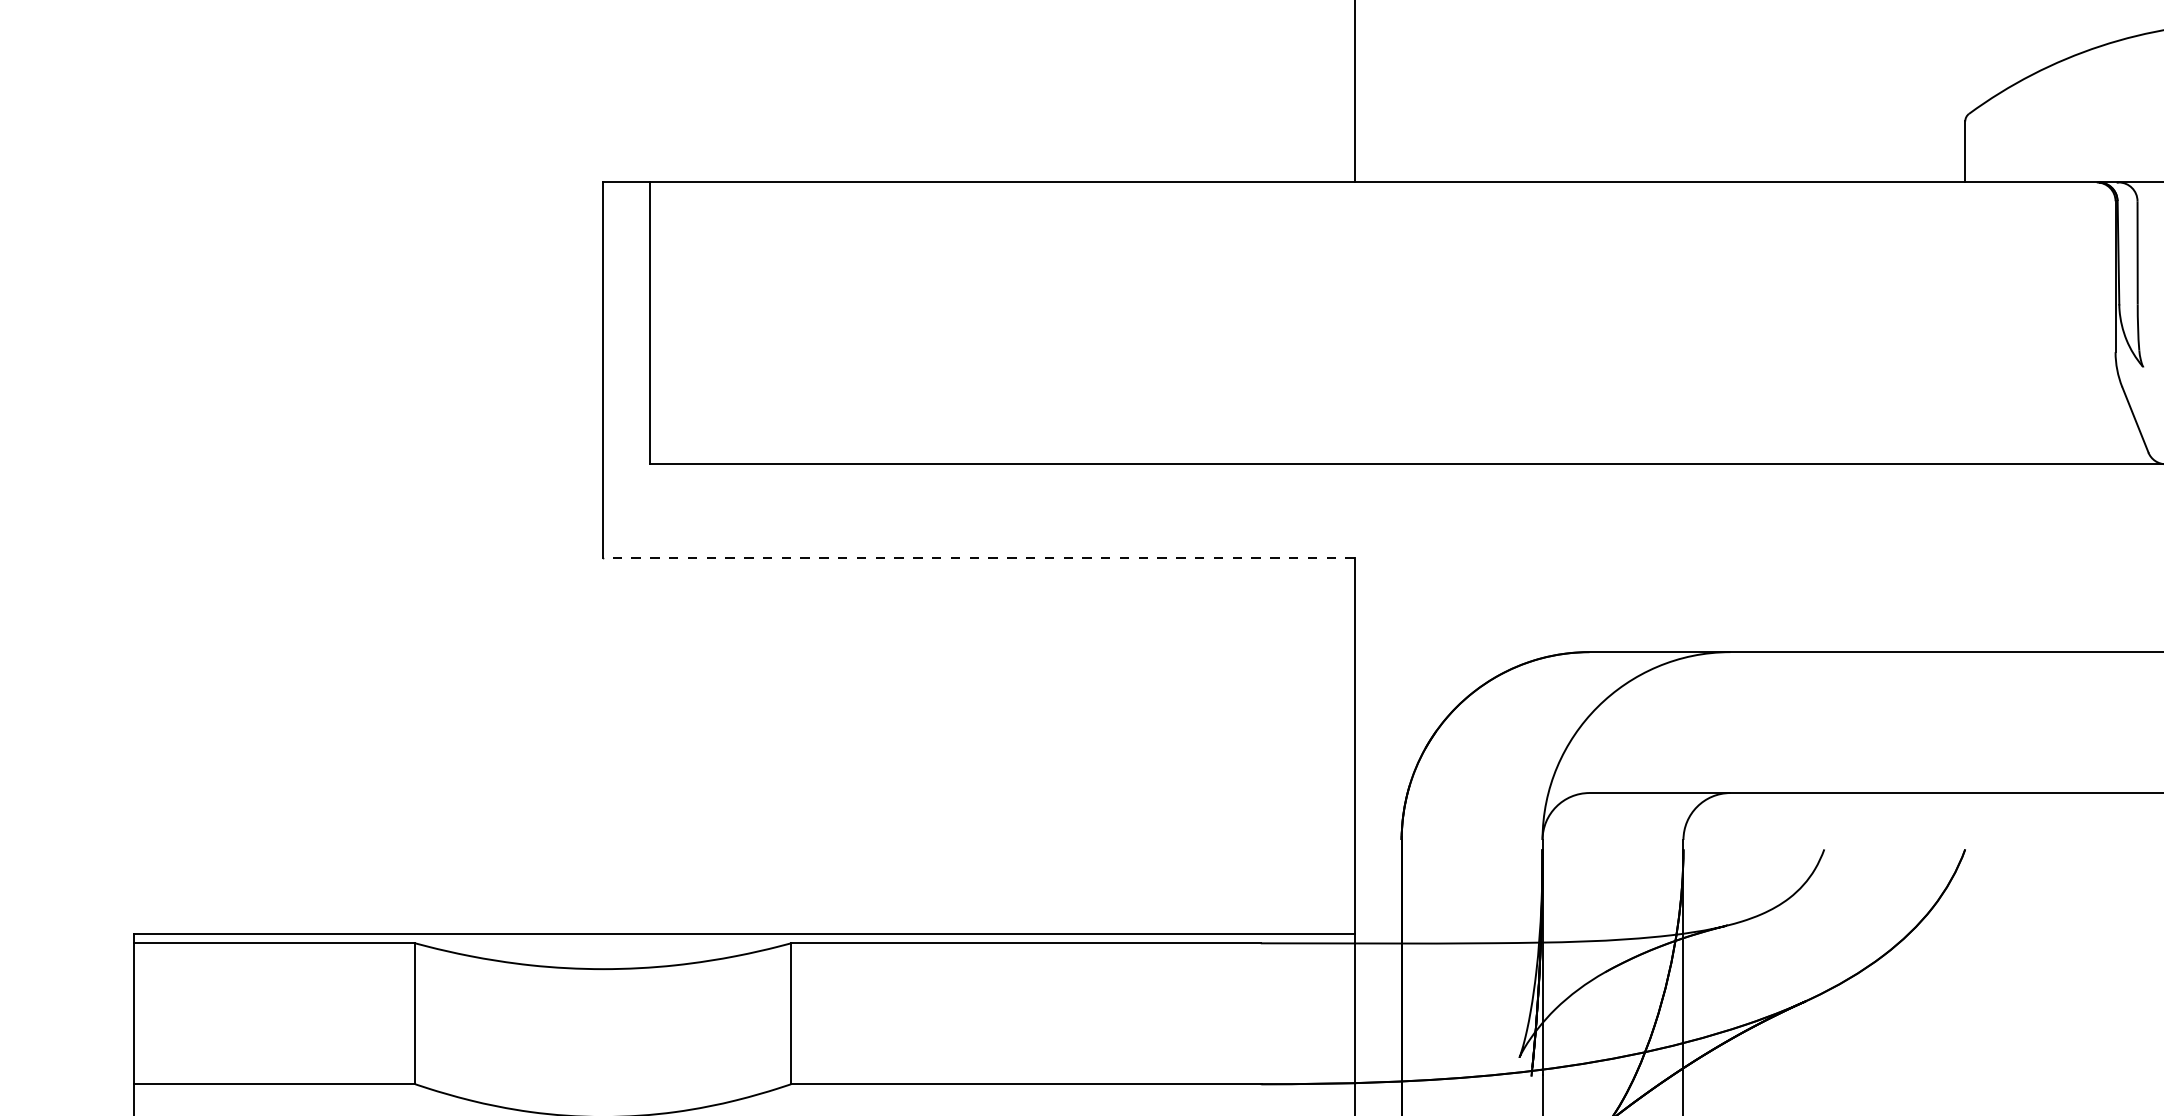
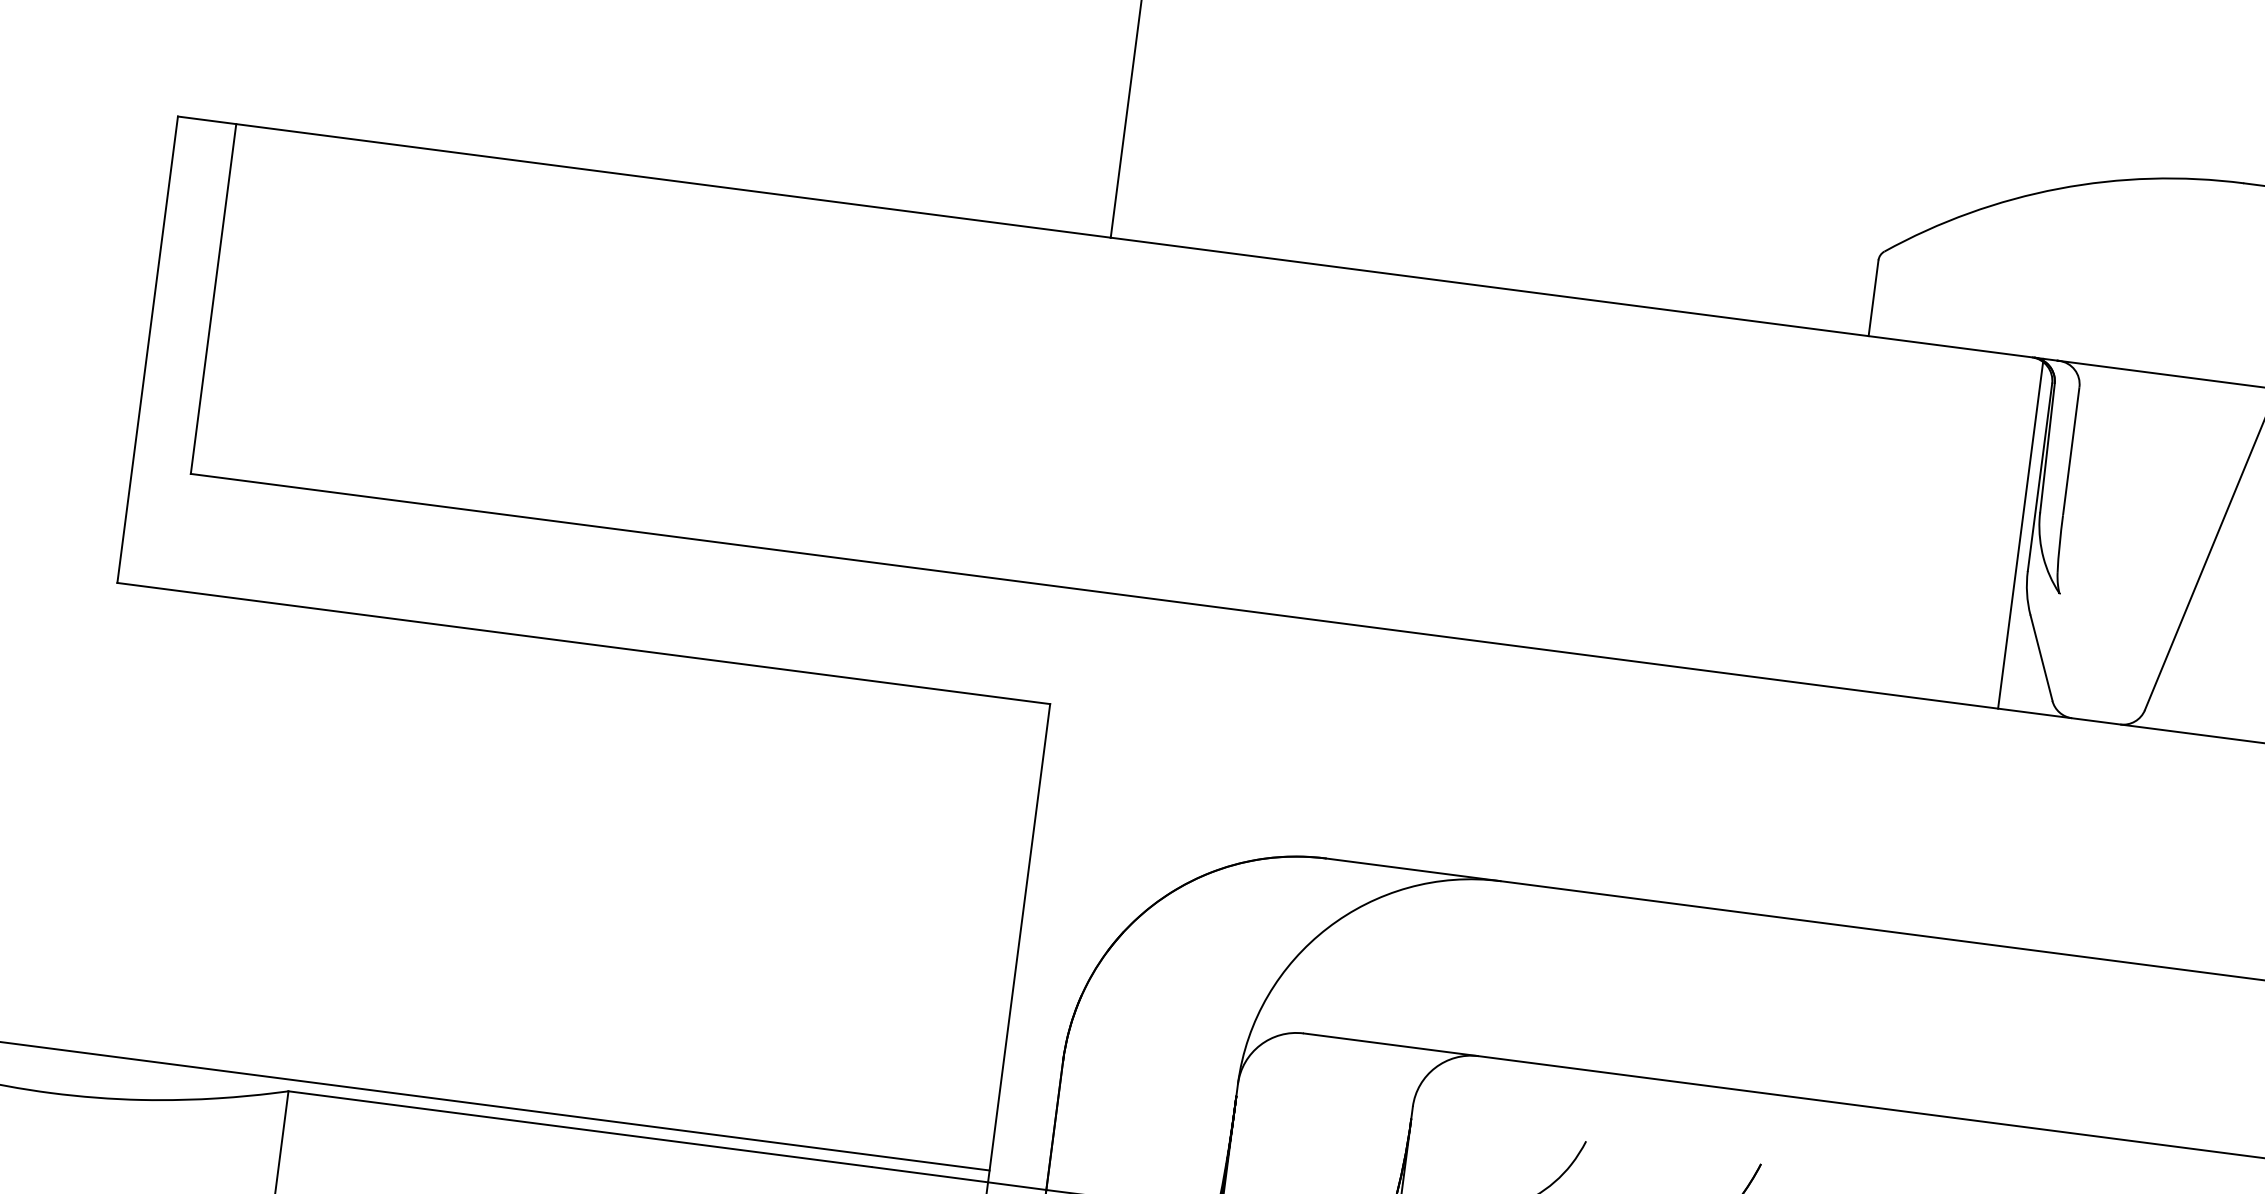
line: (2106, 323) -> (2021, 533), added
line: (978, 558) -> (583, 643), dashed -> solid

